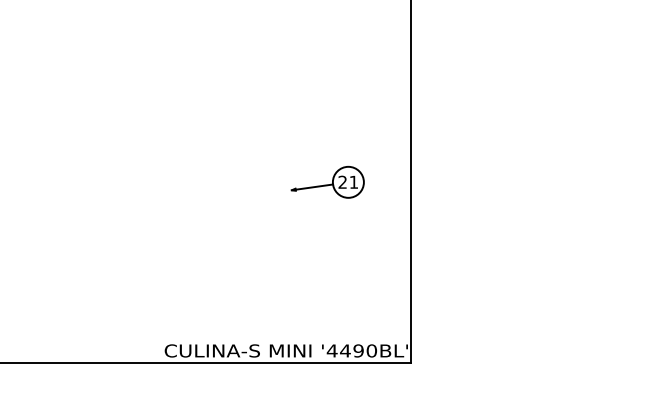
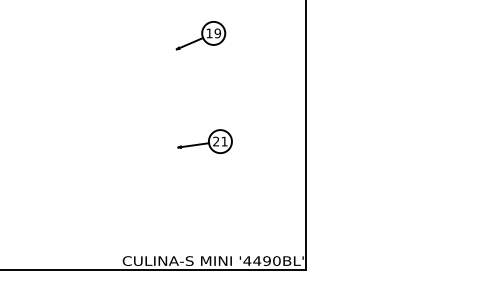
part: (269, 47) -> (200, 35), added
part: (326, 182) -> (204, 141), moved

